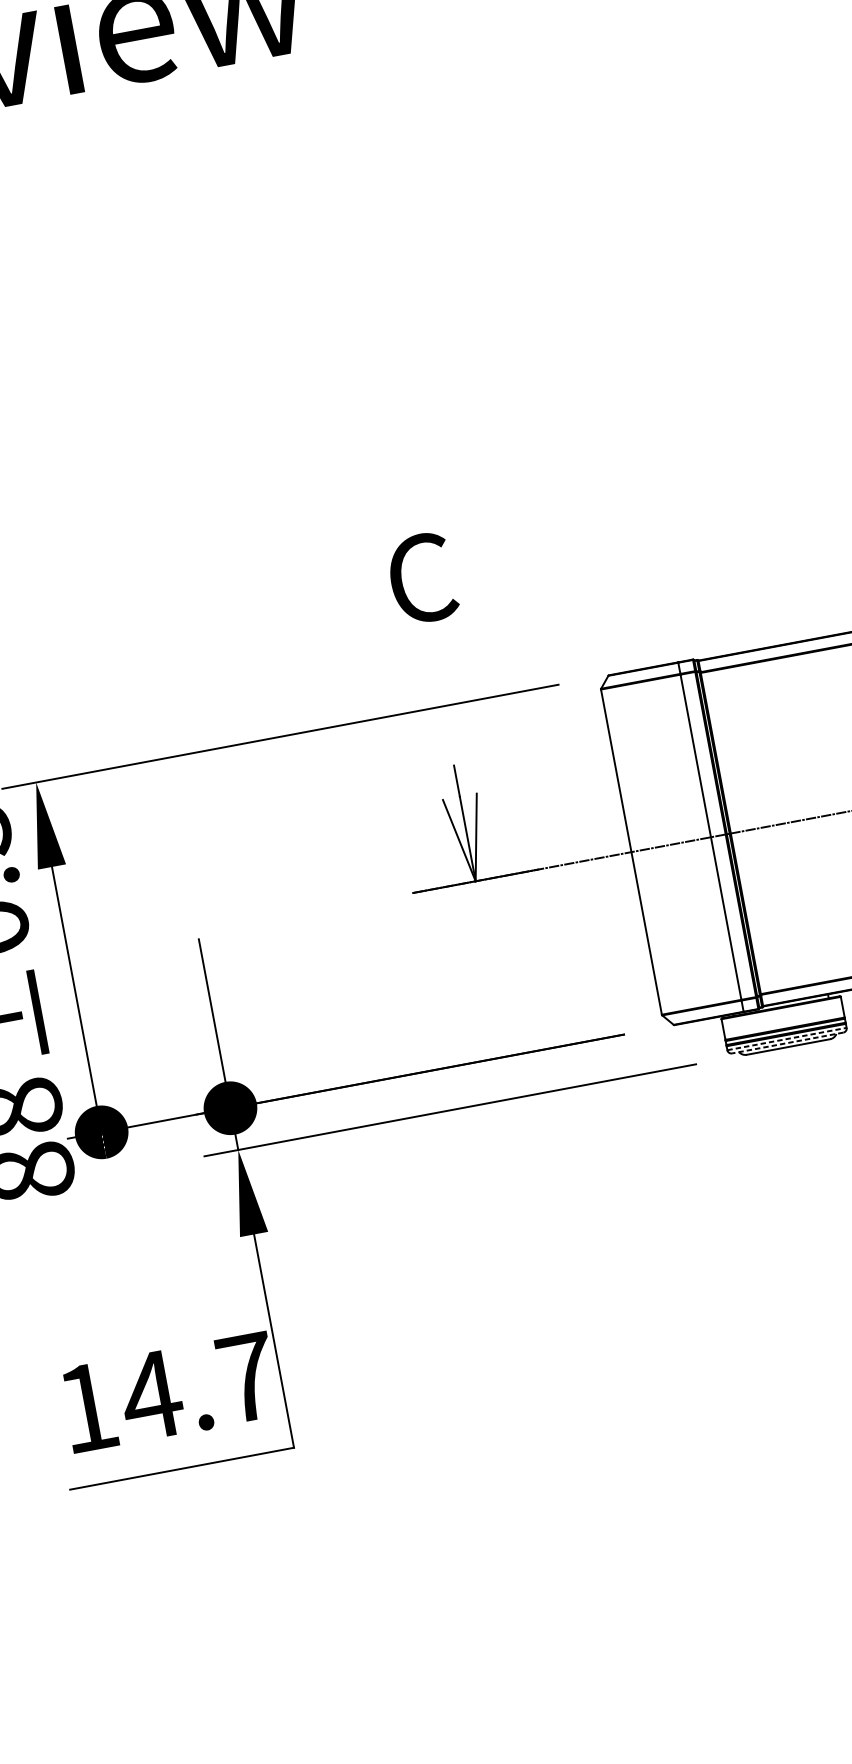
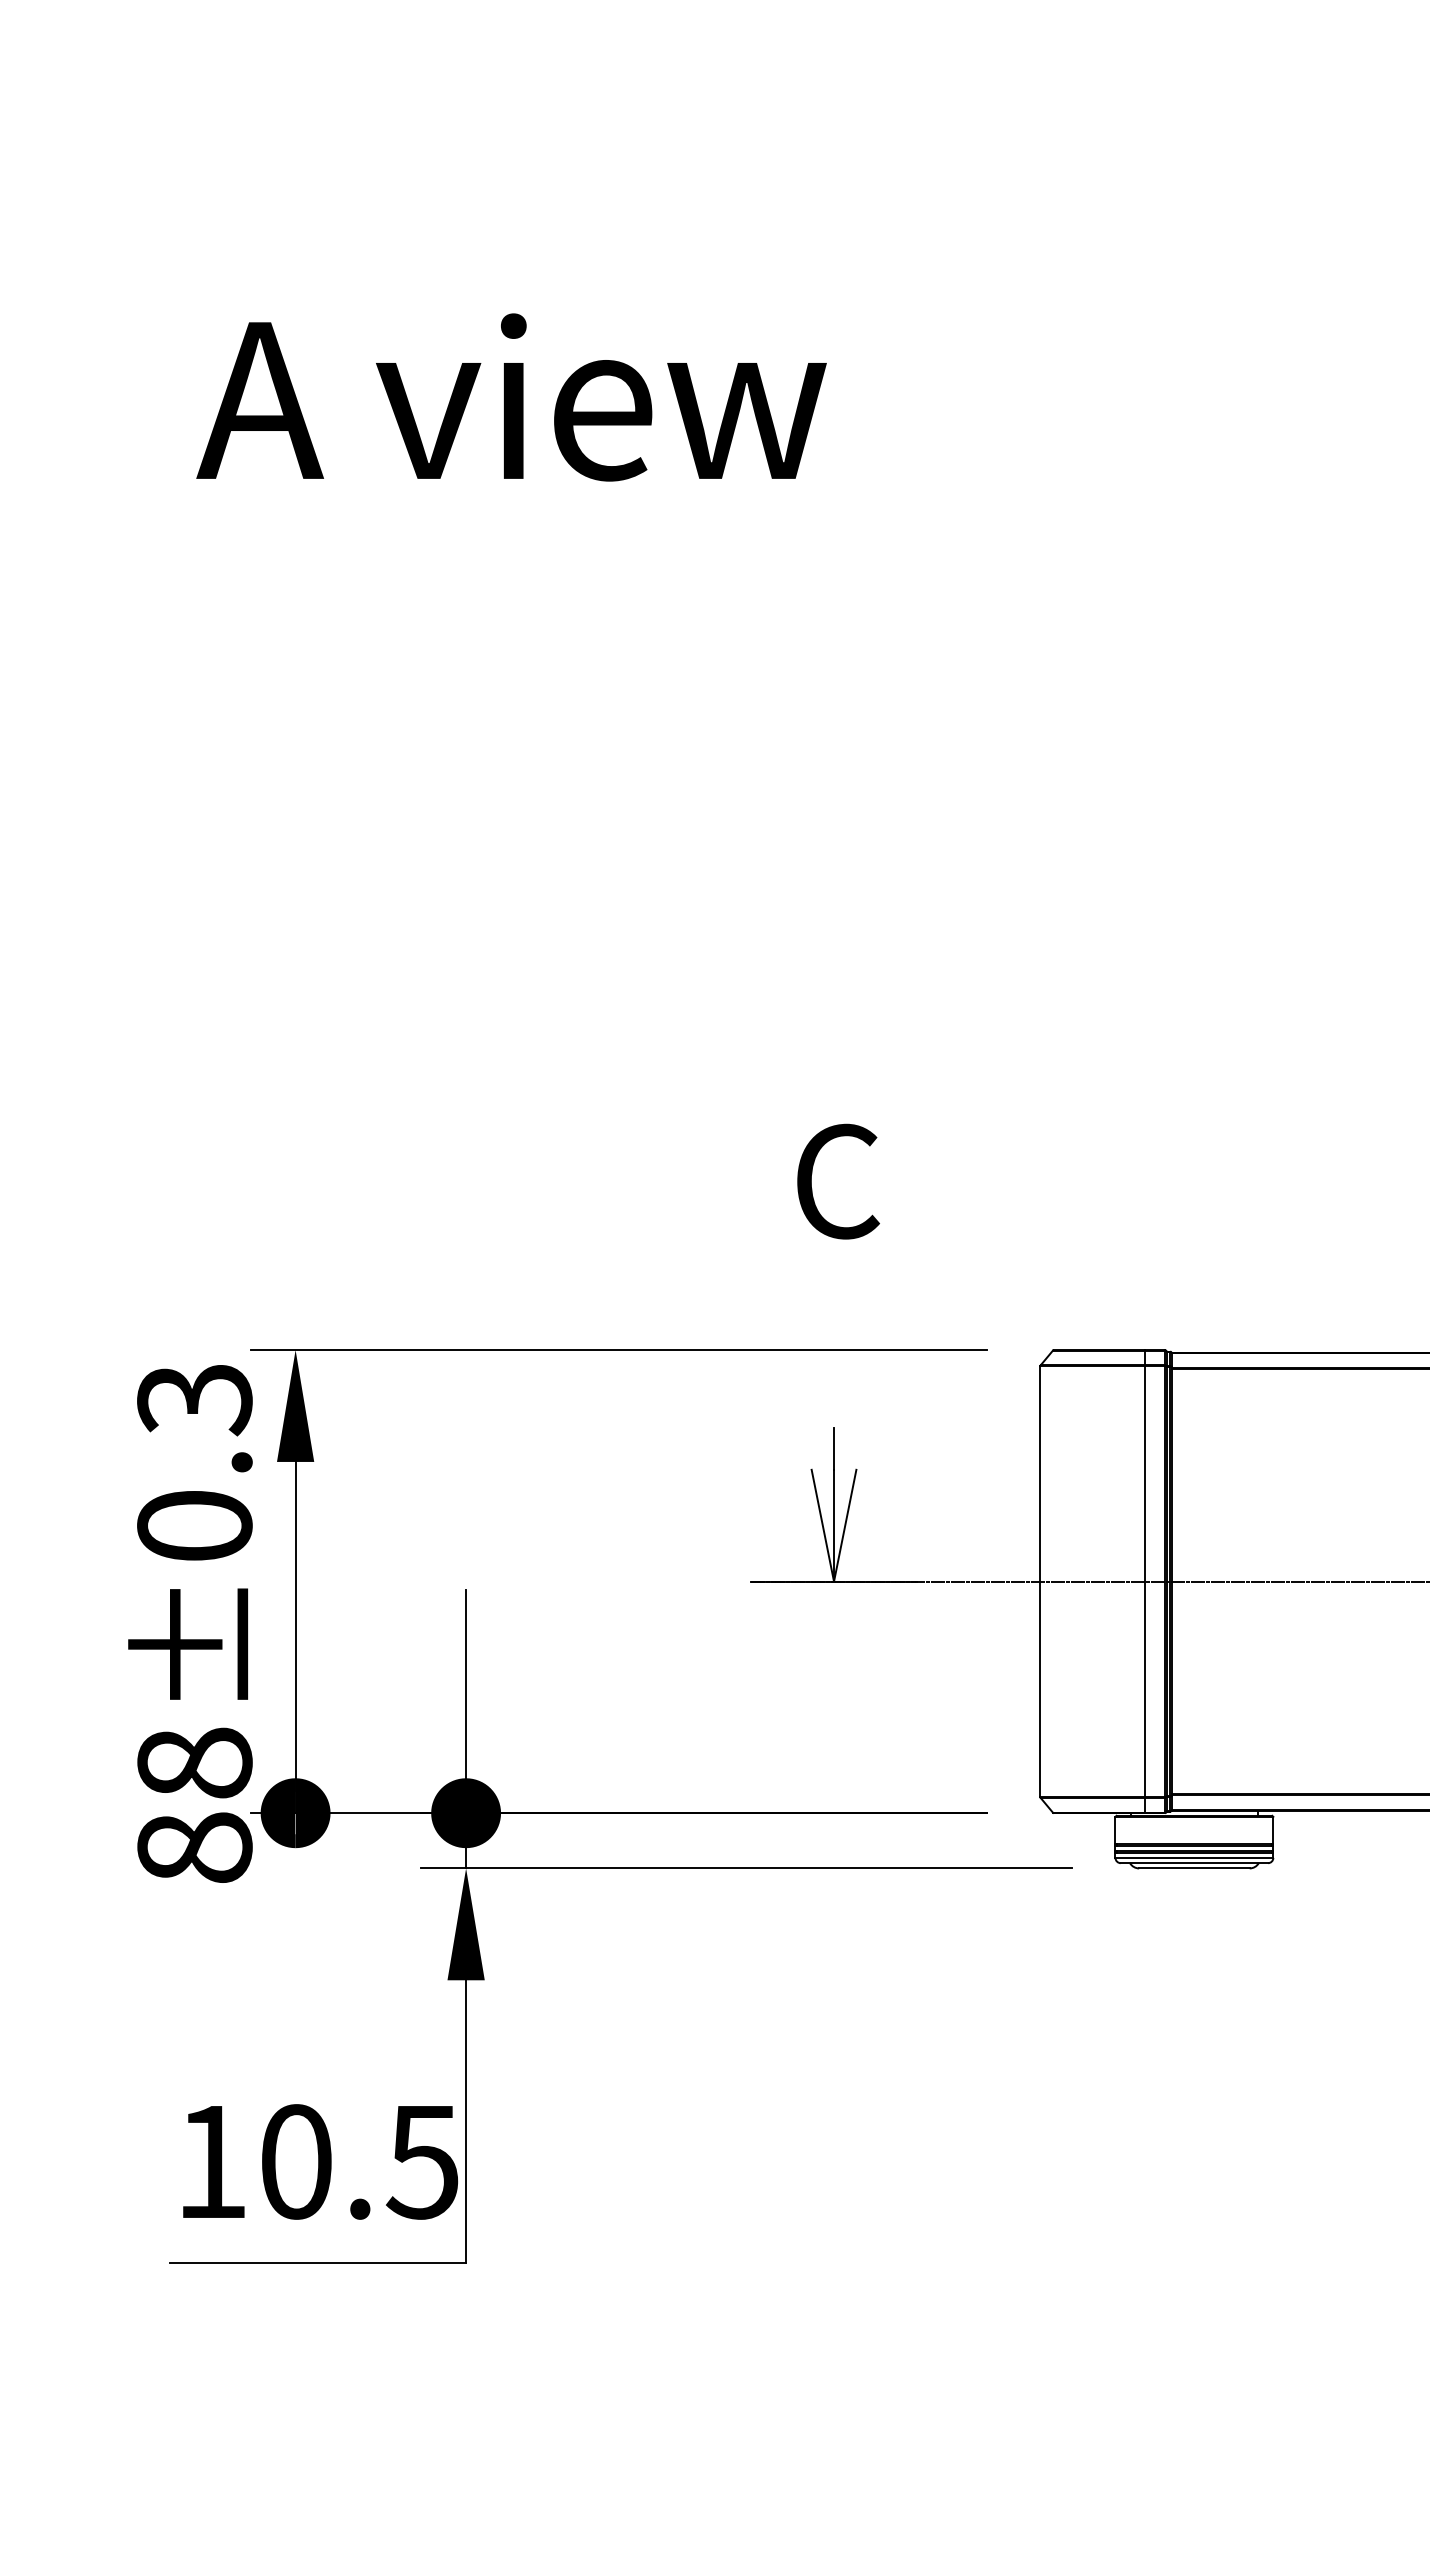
line: (787, 1038) -> (1194, 1857), dashed -> solid
line: (787, 1043) -> (1194, 1863), dashed -> solid
text: (197, 1386) -> (357, 2161), 14.7 -> 10.5

